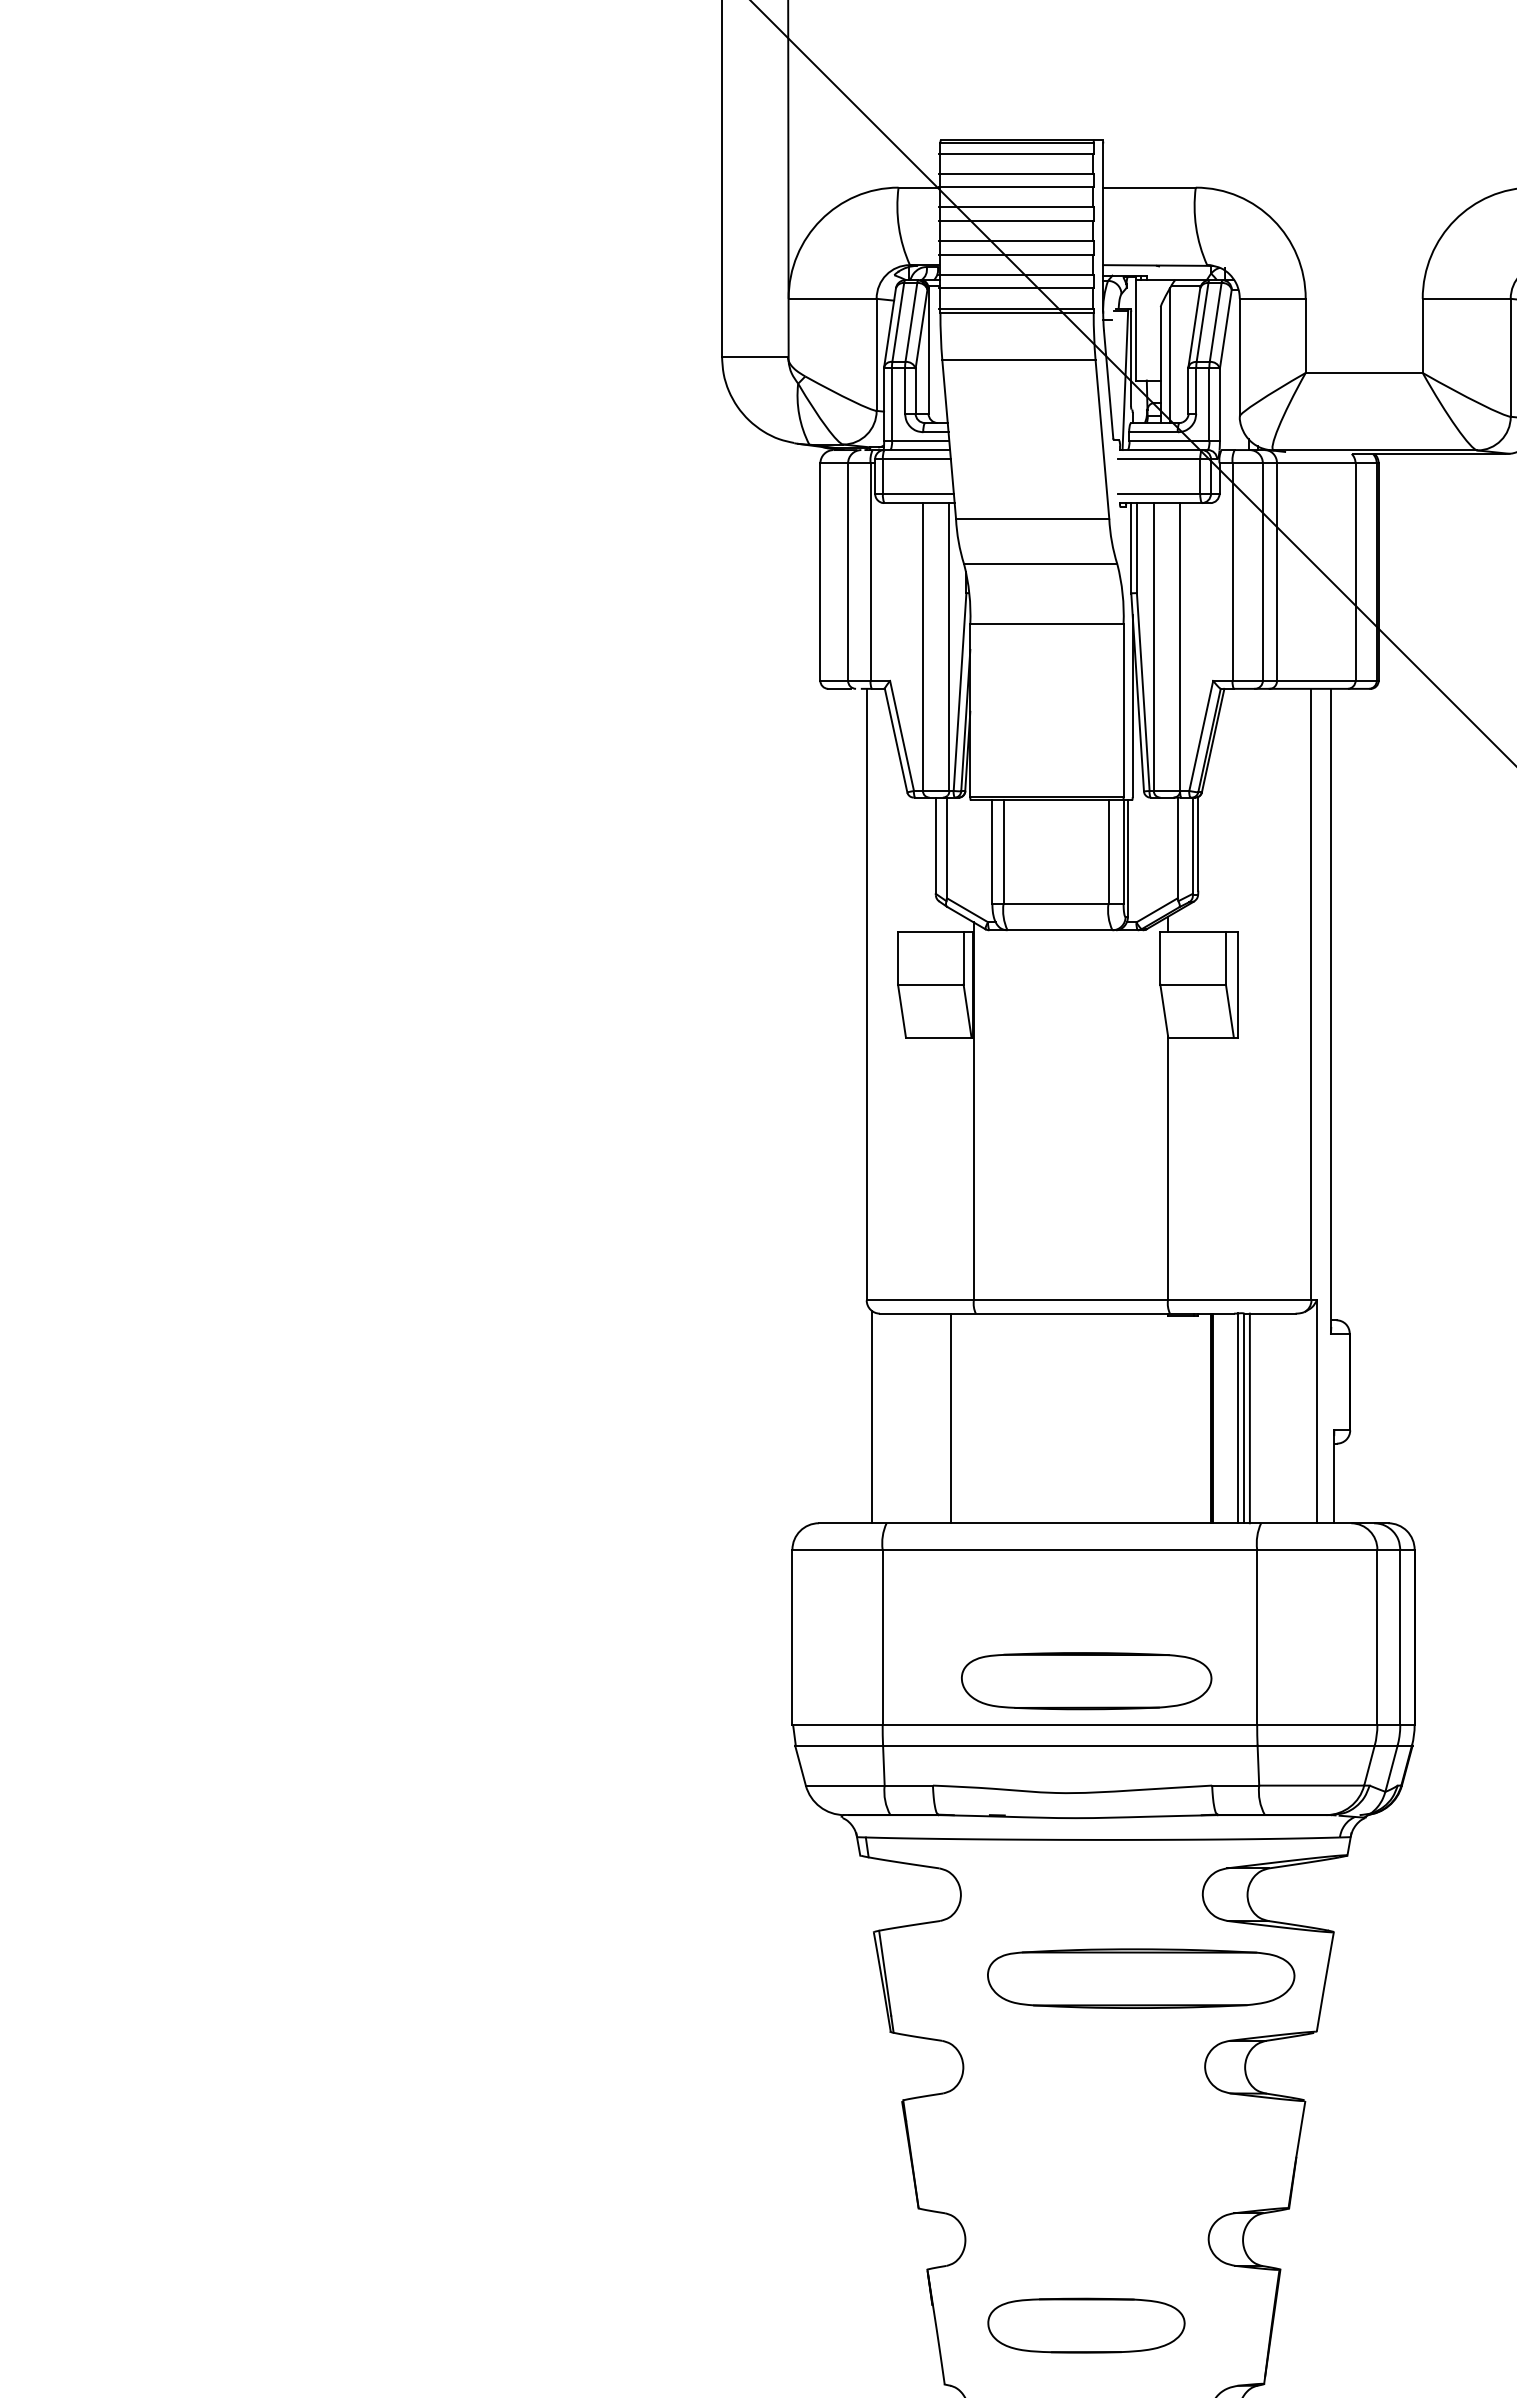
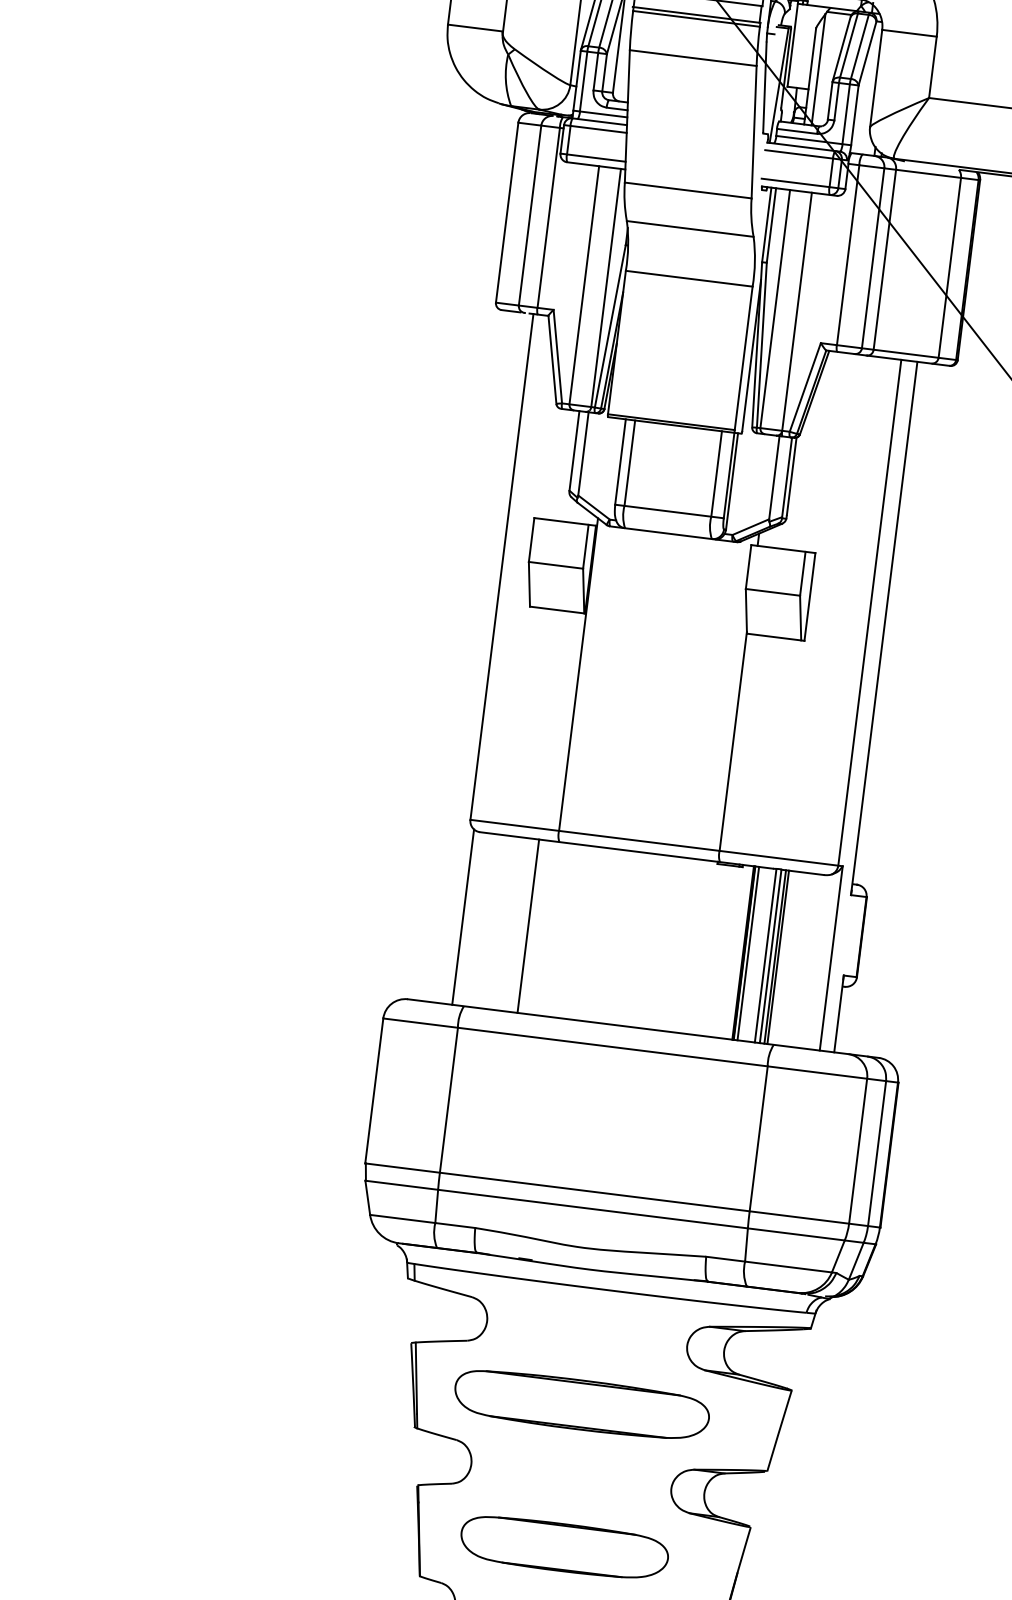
line: (1217, 1418) -> (748, 953), added
line: (1253, 1418) -> (778, 957), added
part: (1086, 1681) -> (564, 1548), moved
part: (1141, 1978) -> (582, 1405), moved

